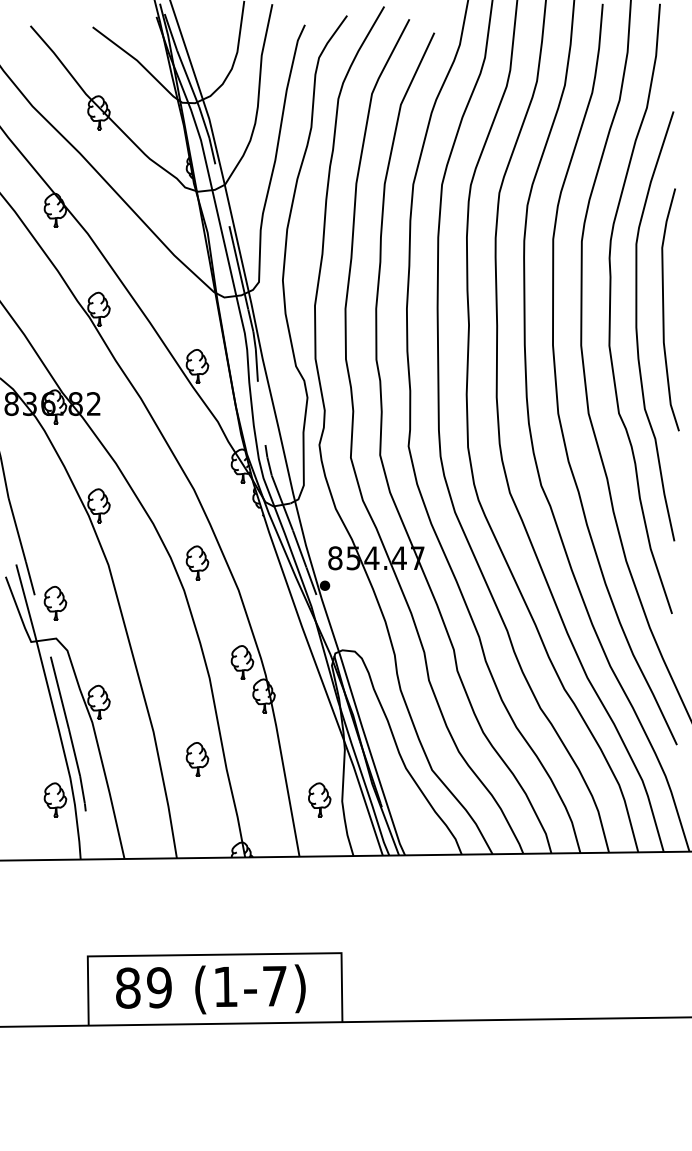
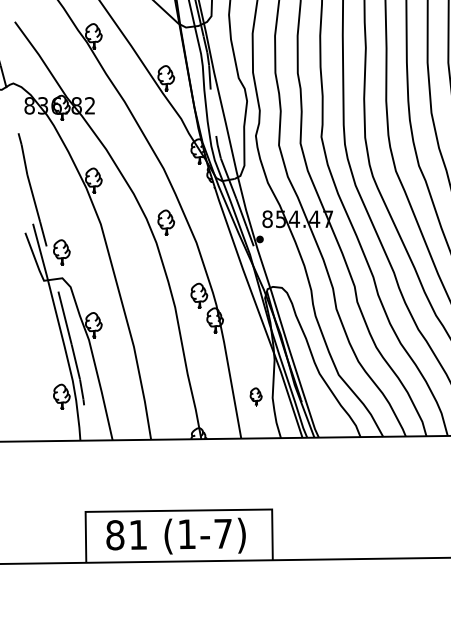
part: (197, 759) -> (166, 367), removed
part: (319, 799) -> (255, 396), size x0.7
text: (159, 987) -> (138, 534), 89 -> 81

